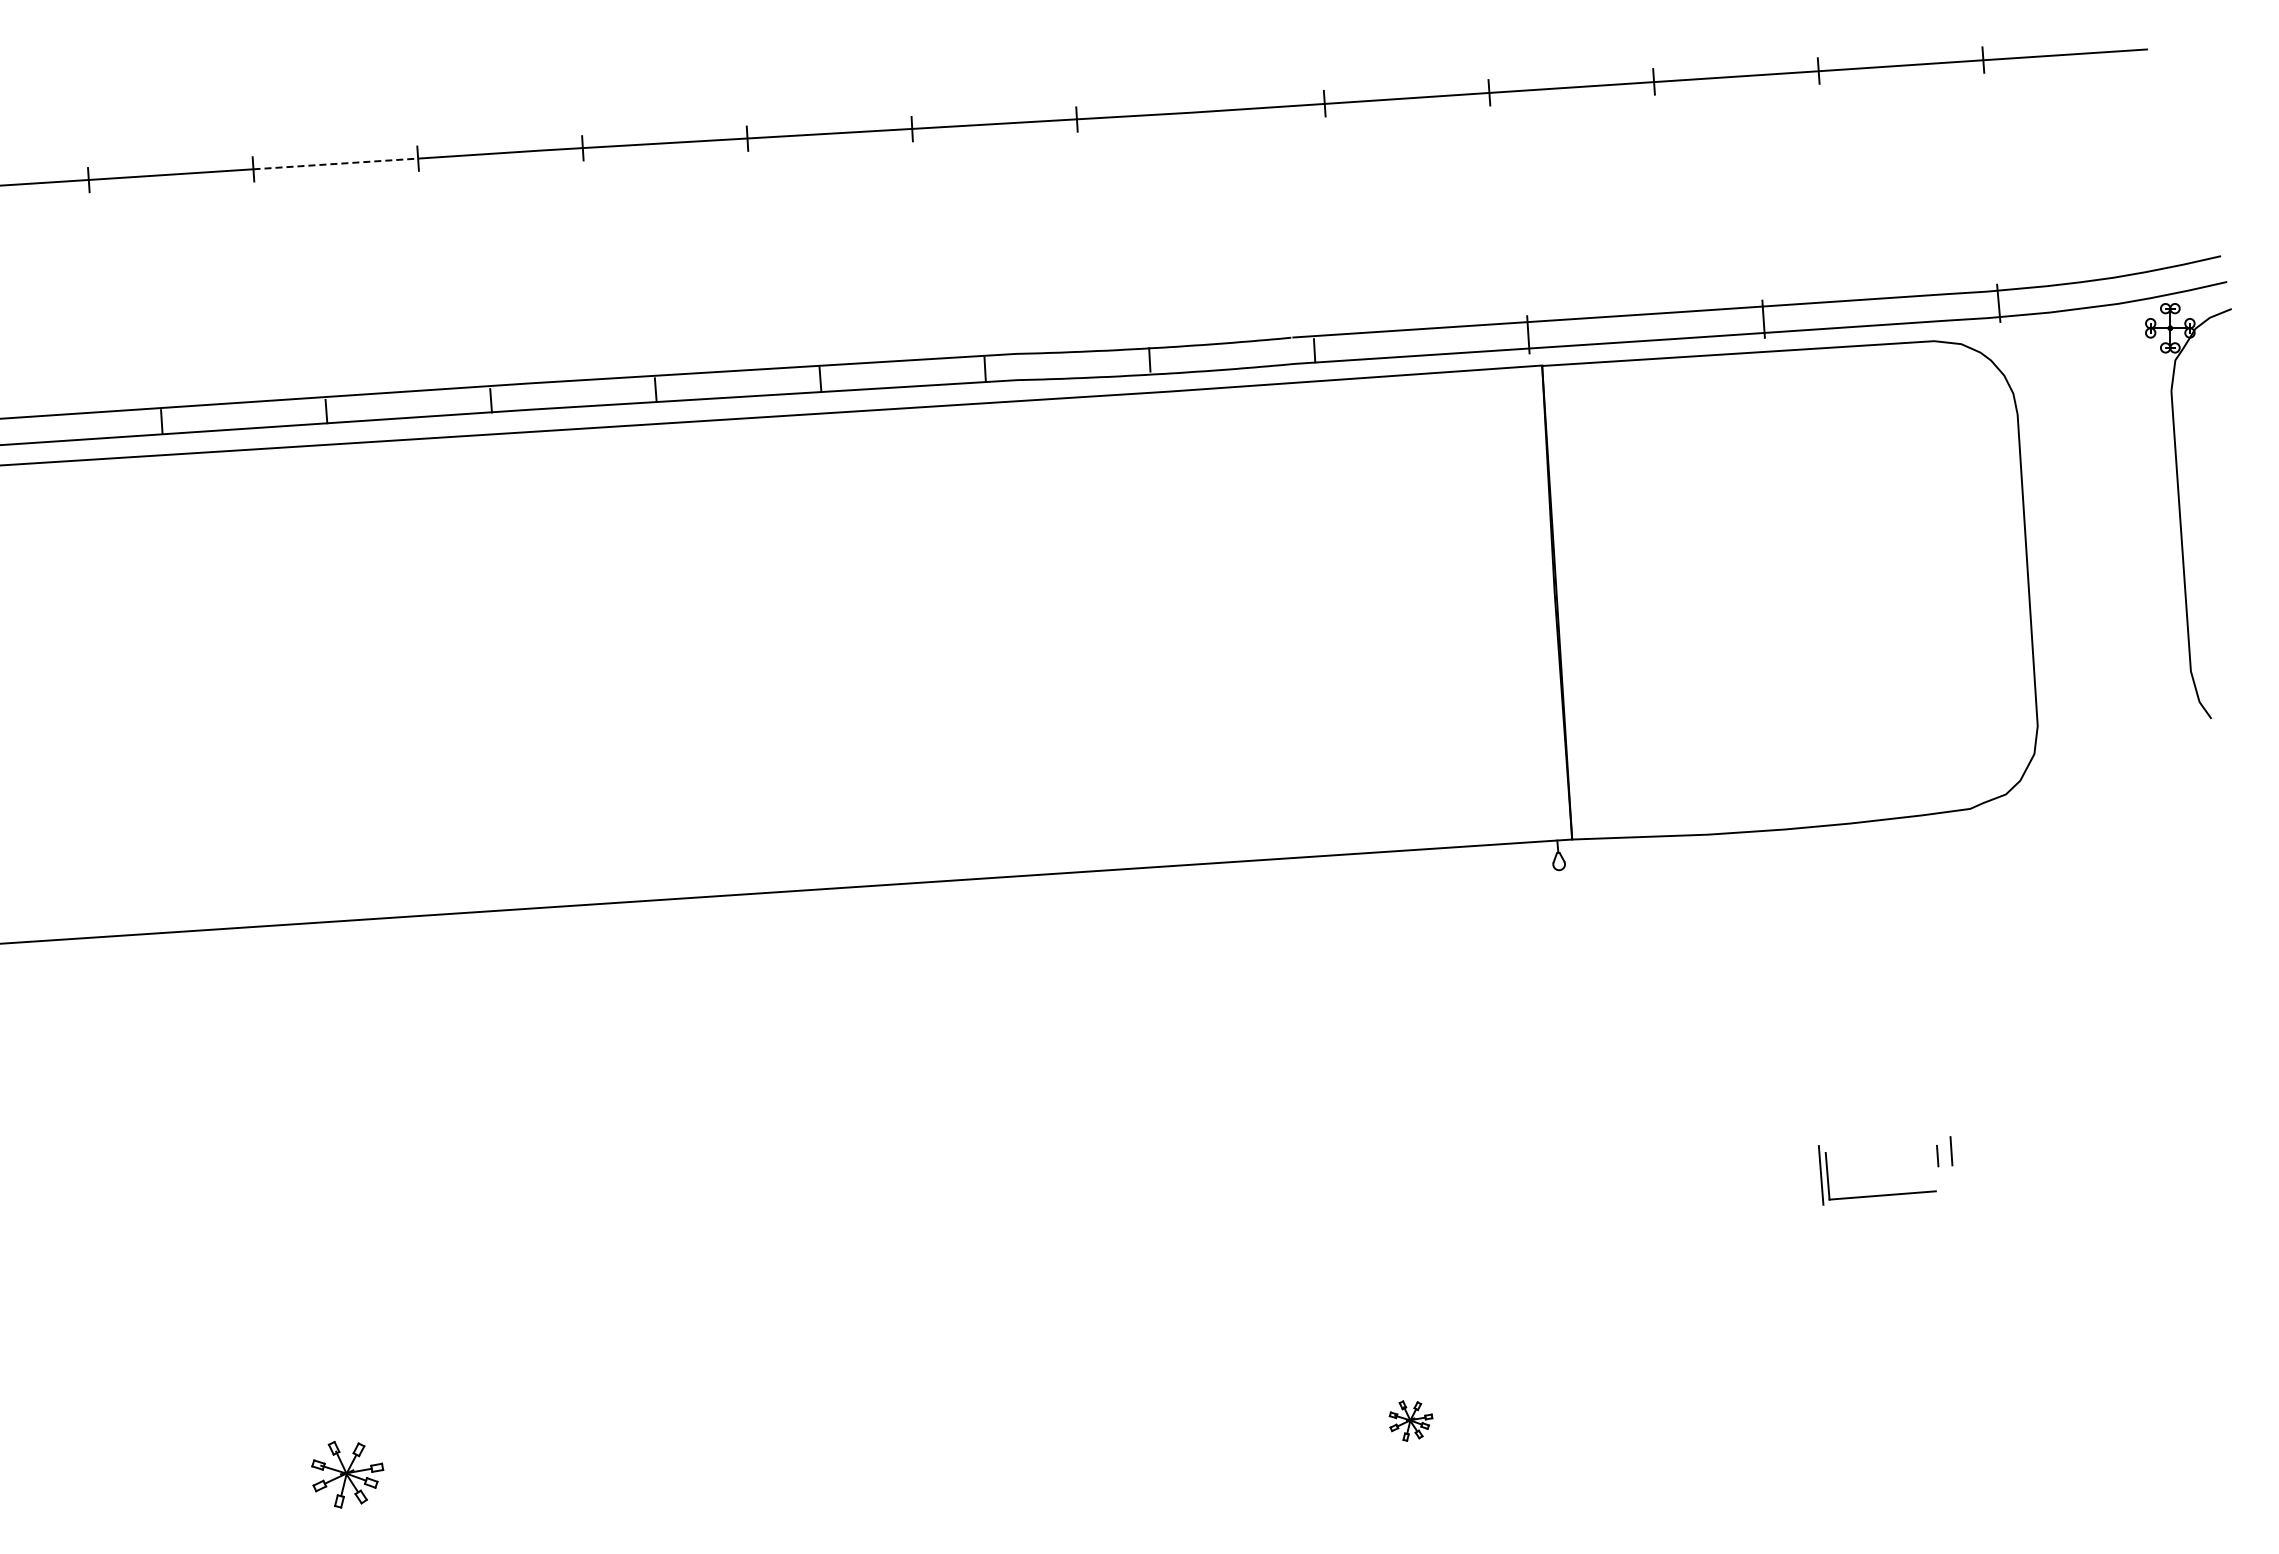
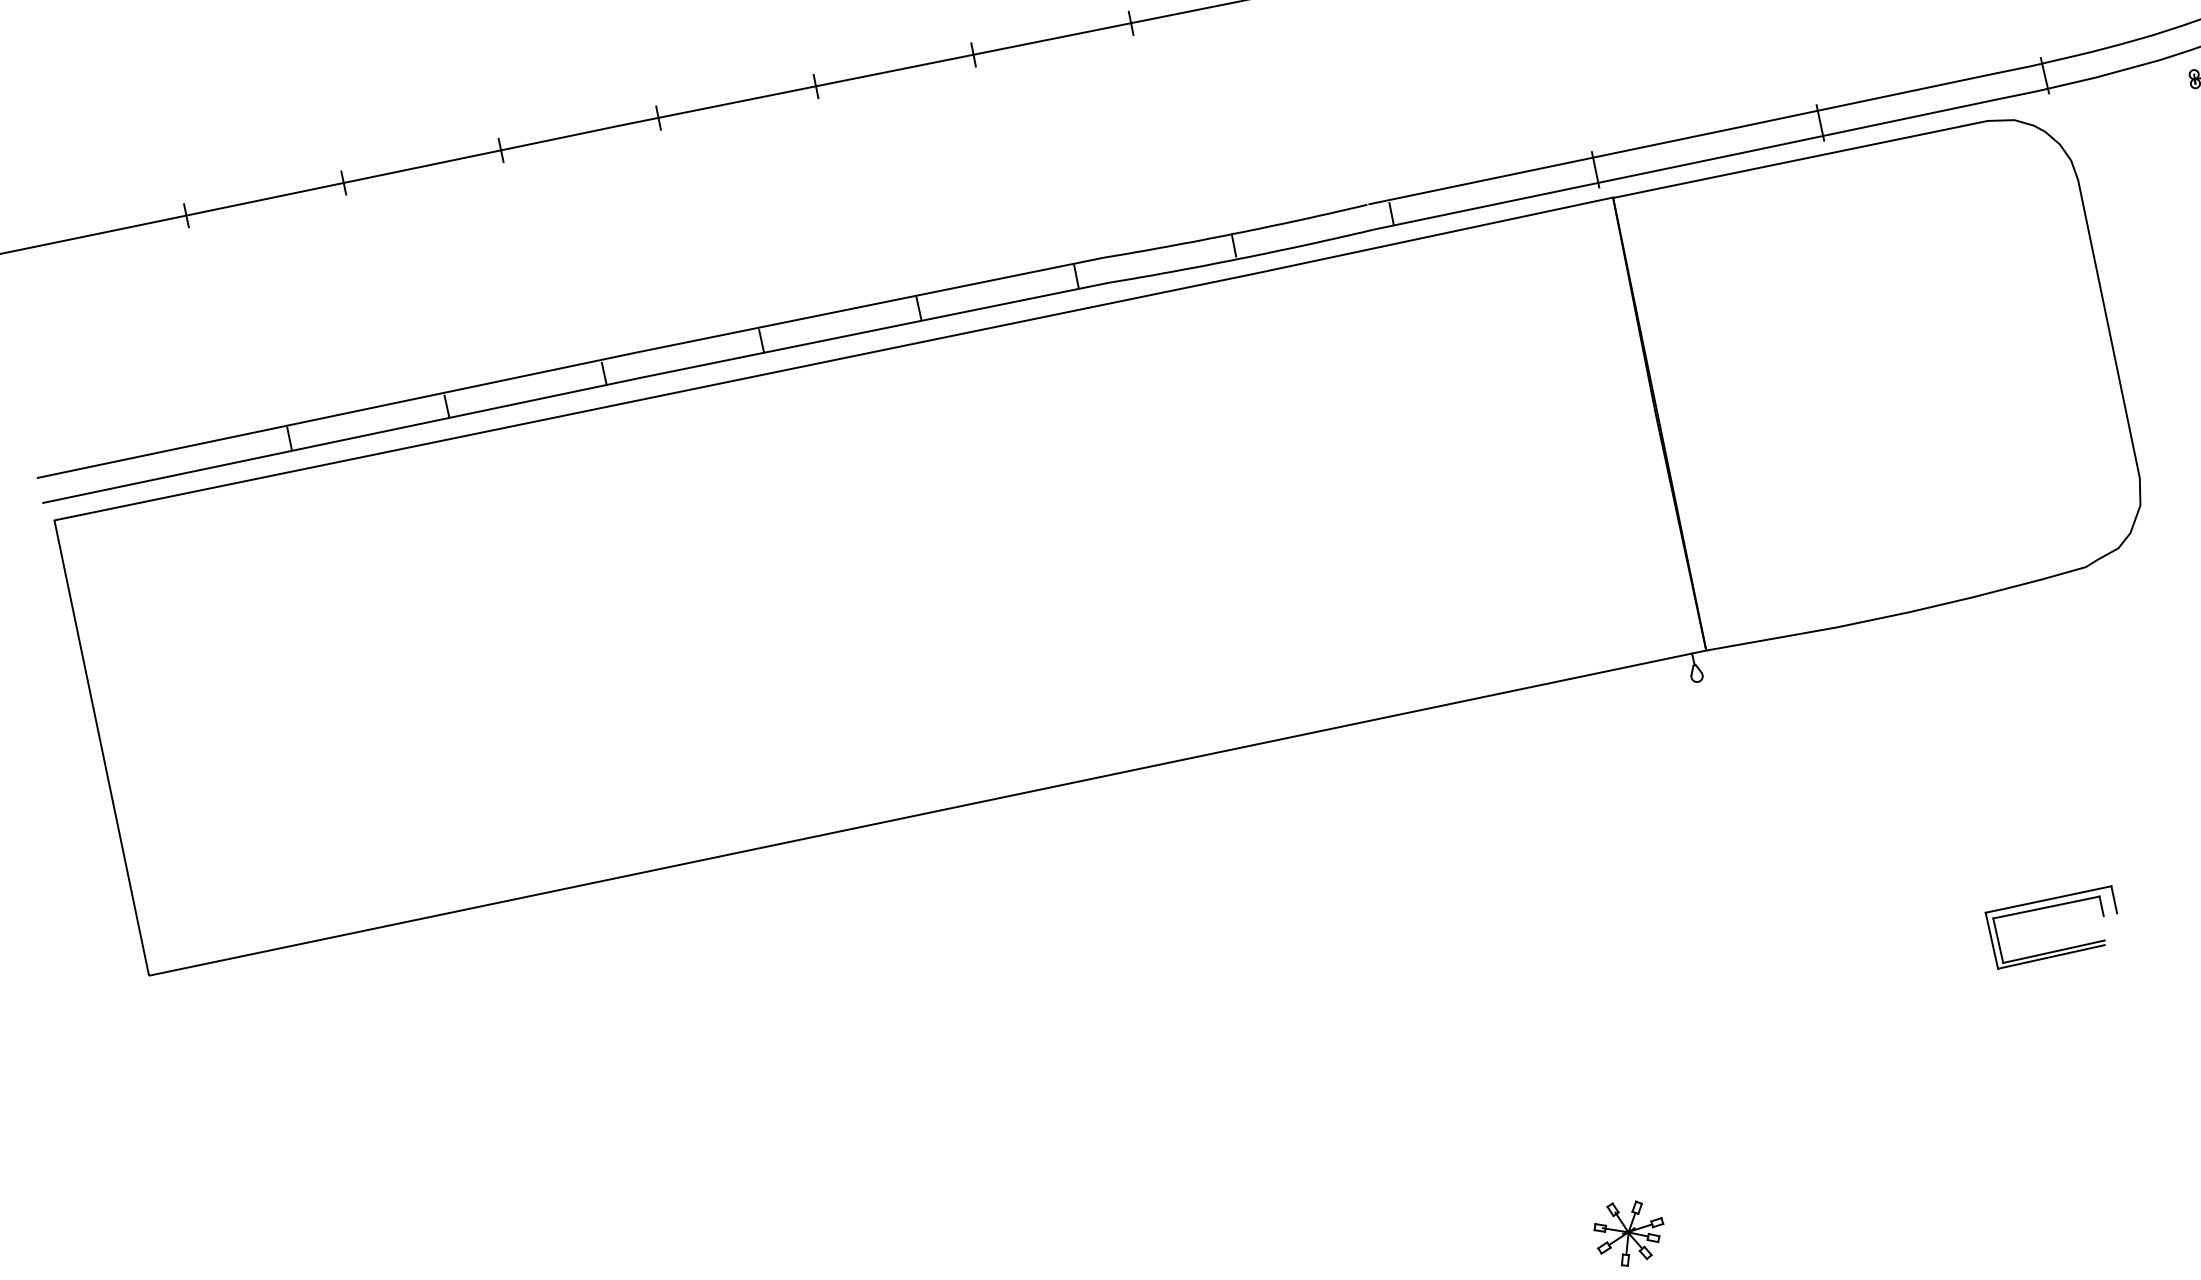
line: (336, 163) -> (423, 166), dashed -> solid
line: (1884, 1141) -> (2048, 899), added
line: (1881, 1148) -> (2046, 906), added
line: (1879, 1200) -> (2051, 957), added
part: (1410, 1420) -> (1629, 1232), size x1.67

